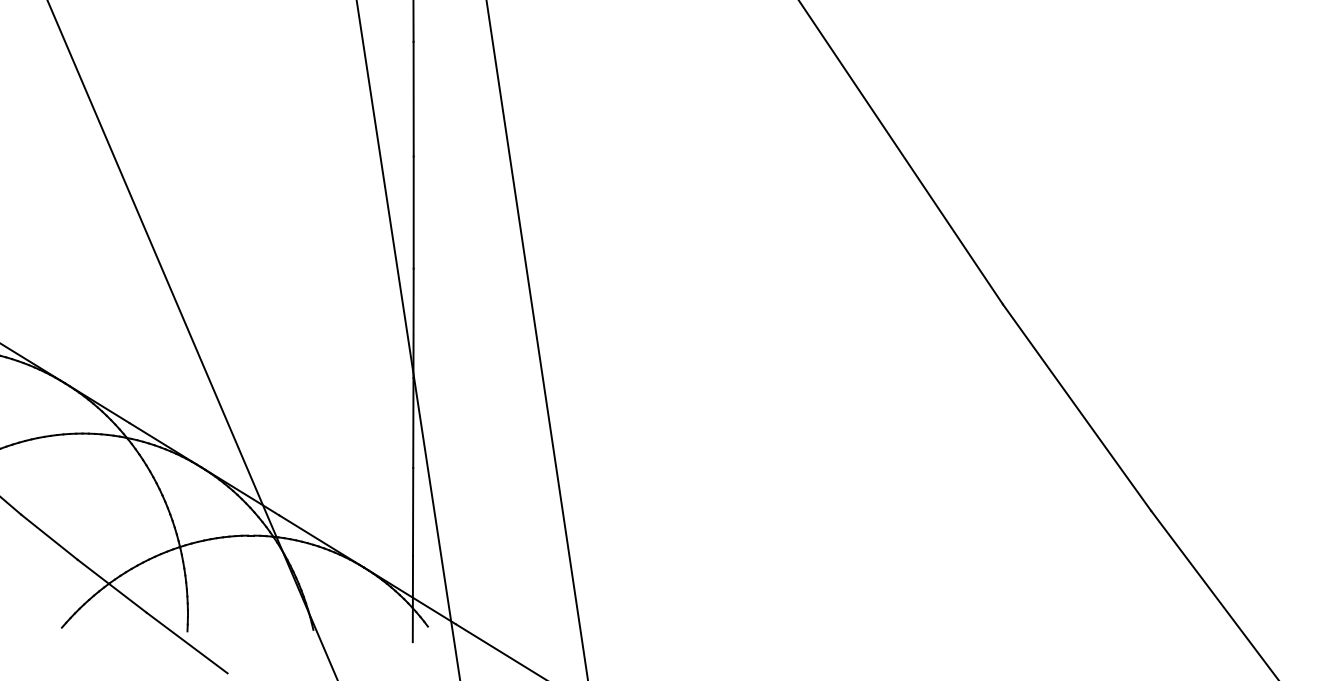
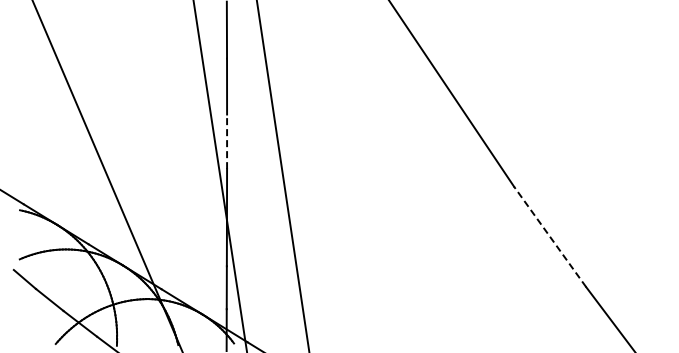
line: (414, 211) -> (227, 141), solid -> dashed
line: (1077, 406) -> (550, 236), solid -> dashed

